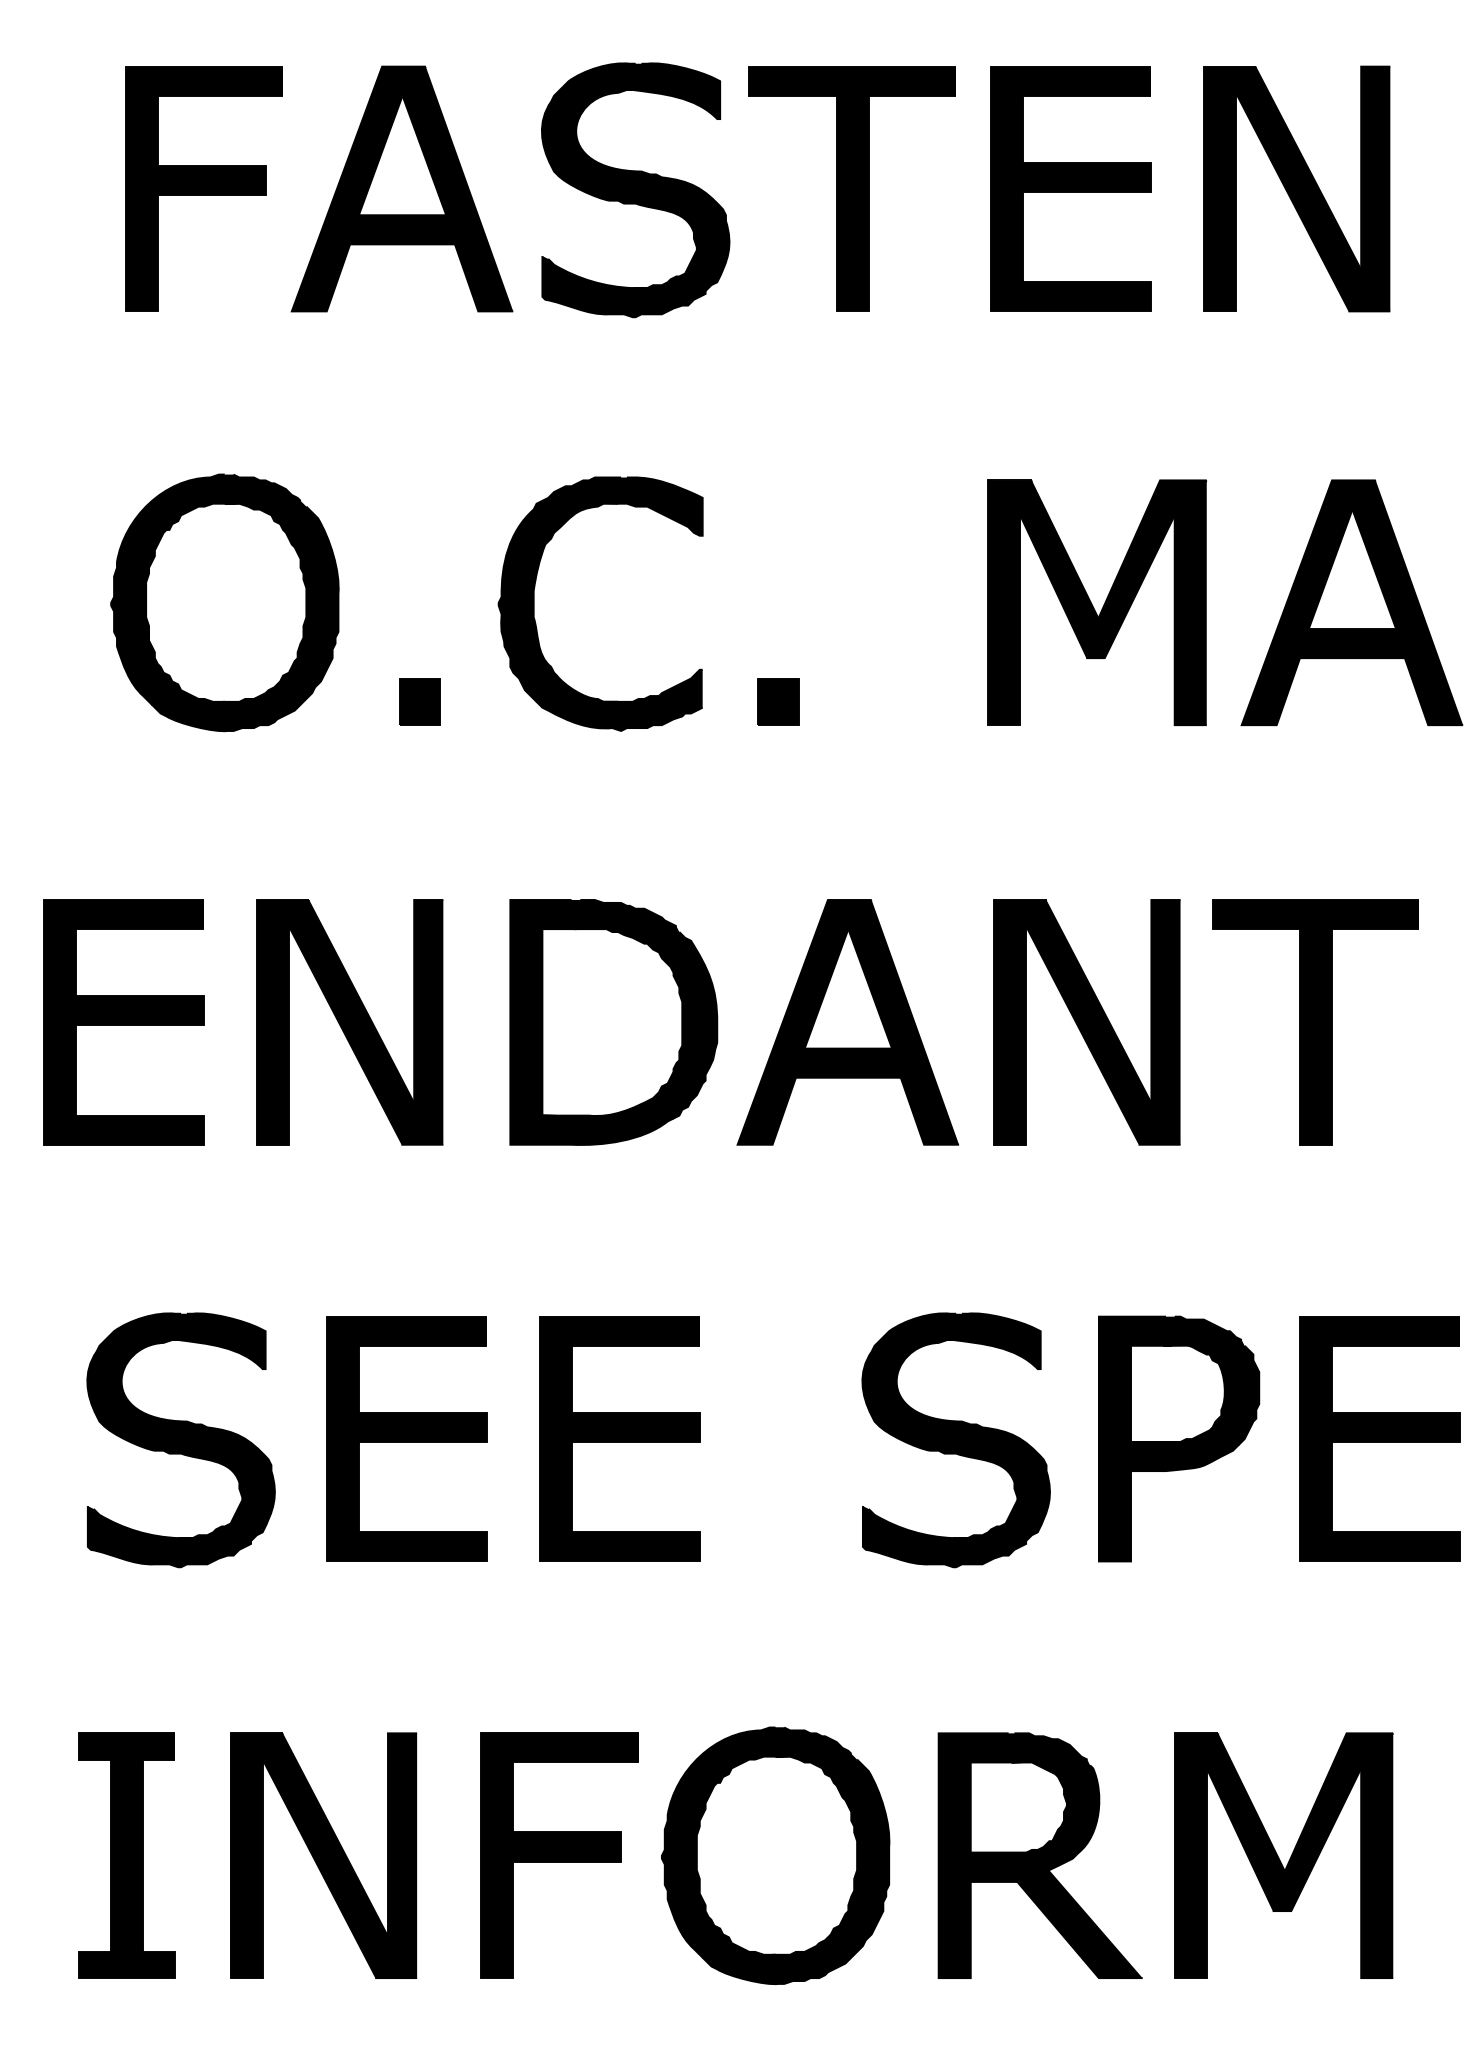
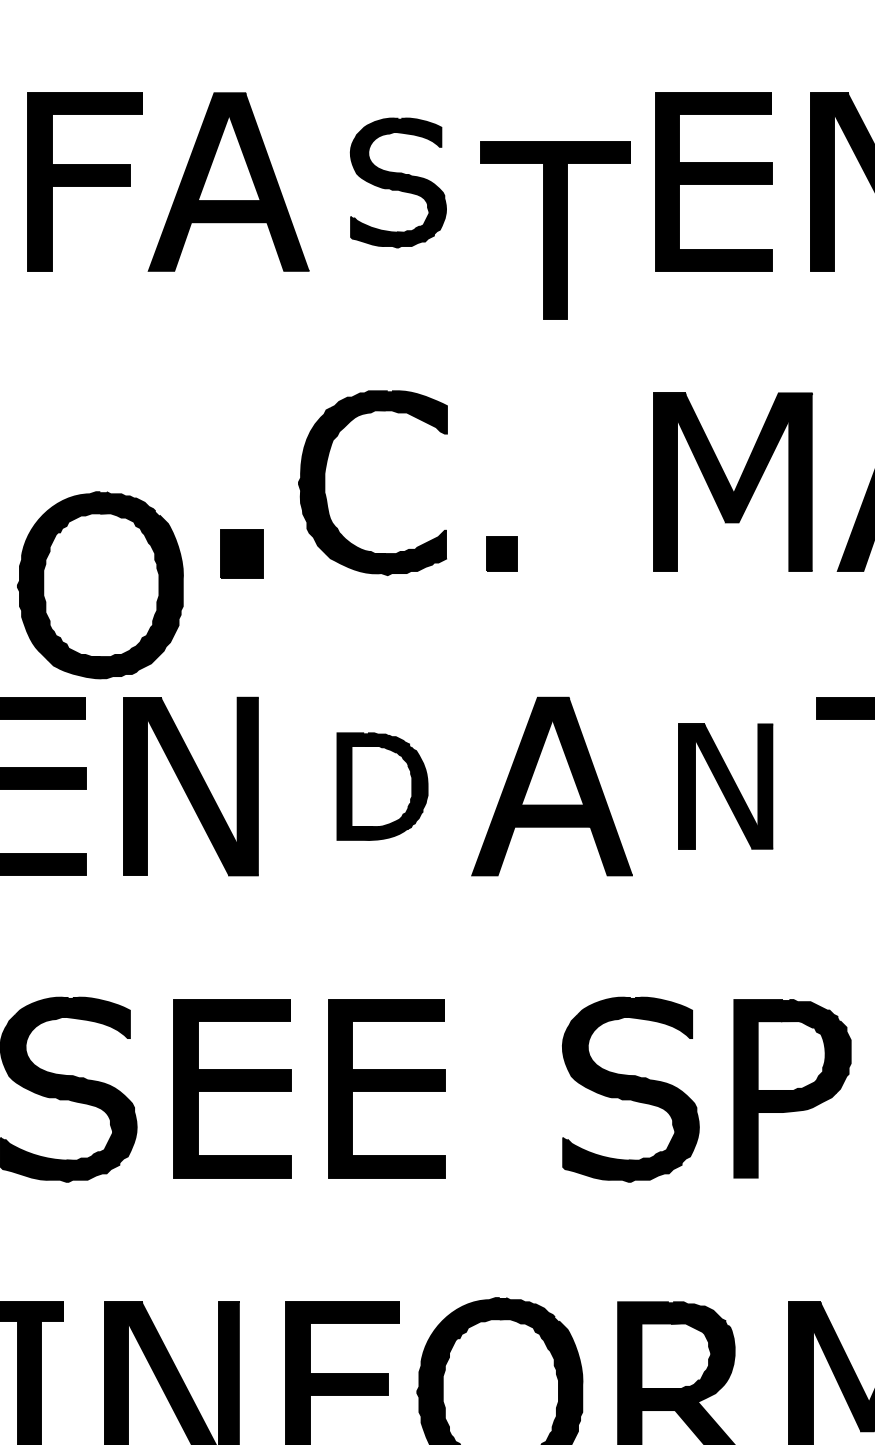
part: (851, 188) -> (554, 230), moved
part: (635, 190) -> (398, 183), size x0.7
part: (224, 602) -> (100, 585), moved
part: (419, 701) -> (241, 553), size x1.4
part: (613, 1022) -> (382, 786), size x0.6
part: (1086, 1022) -> (725, 786), size x0.7

